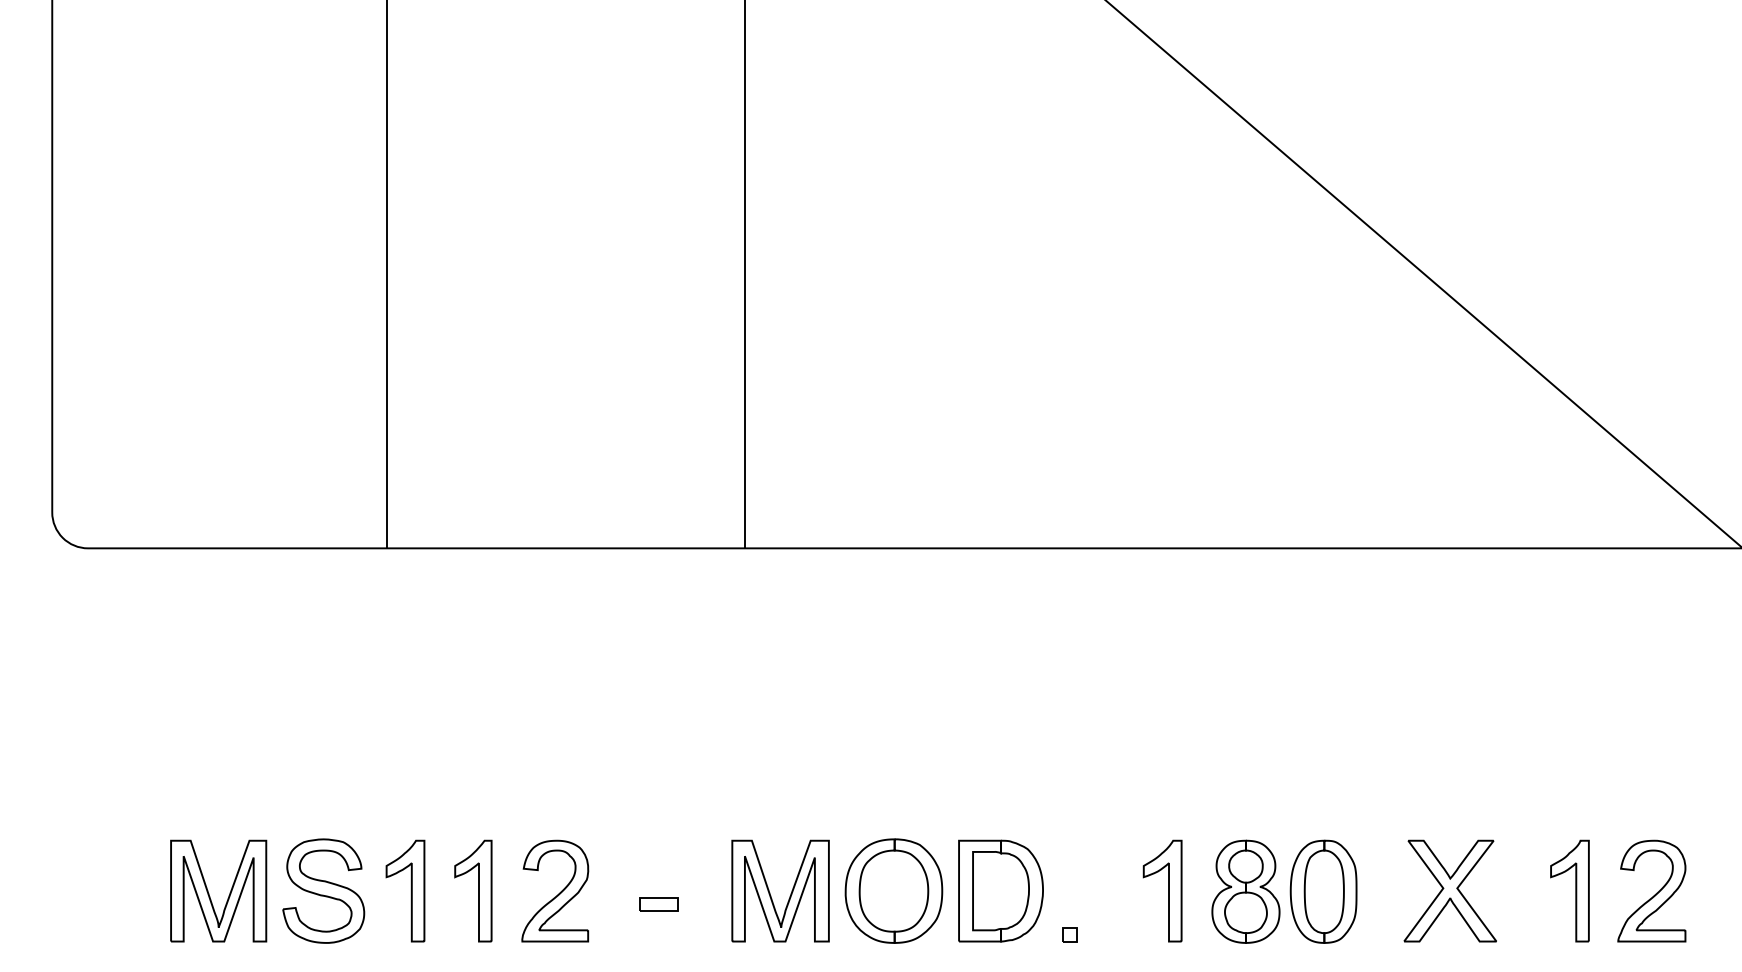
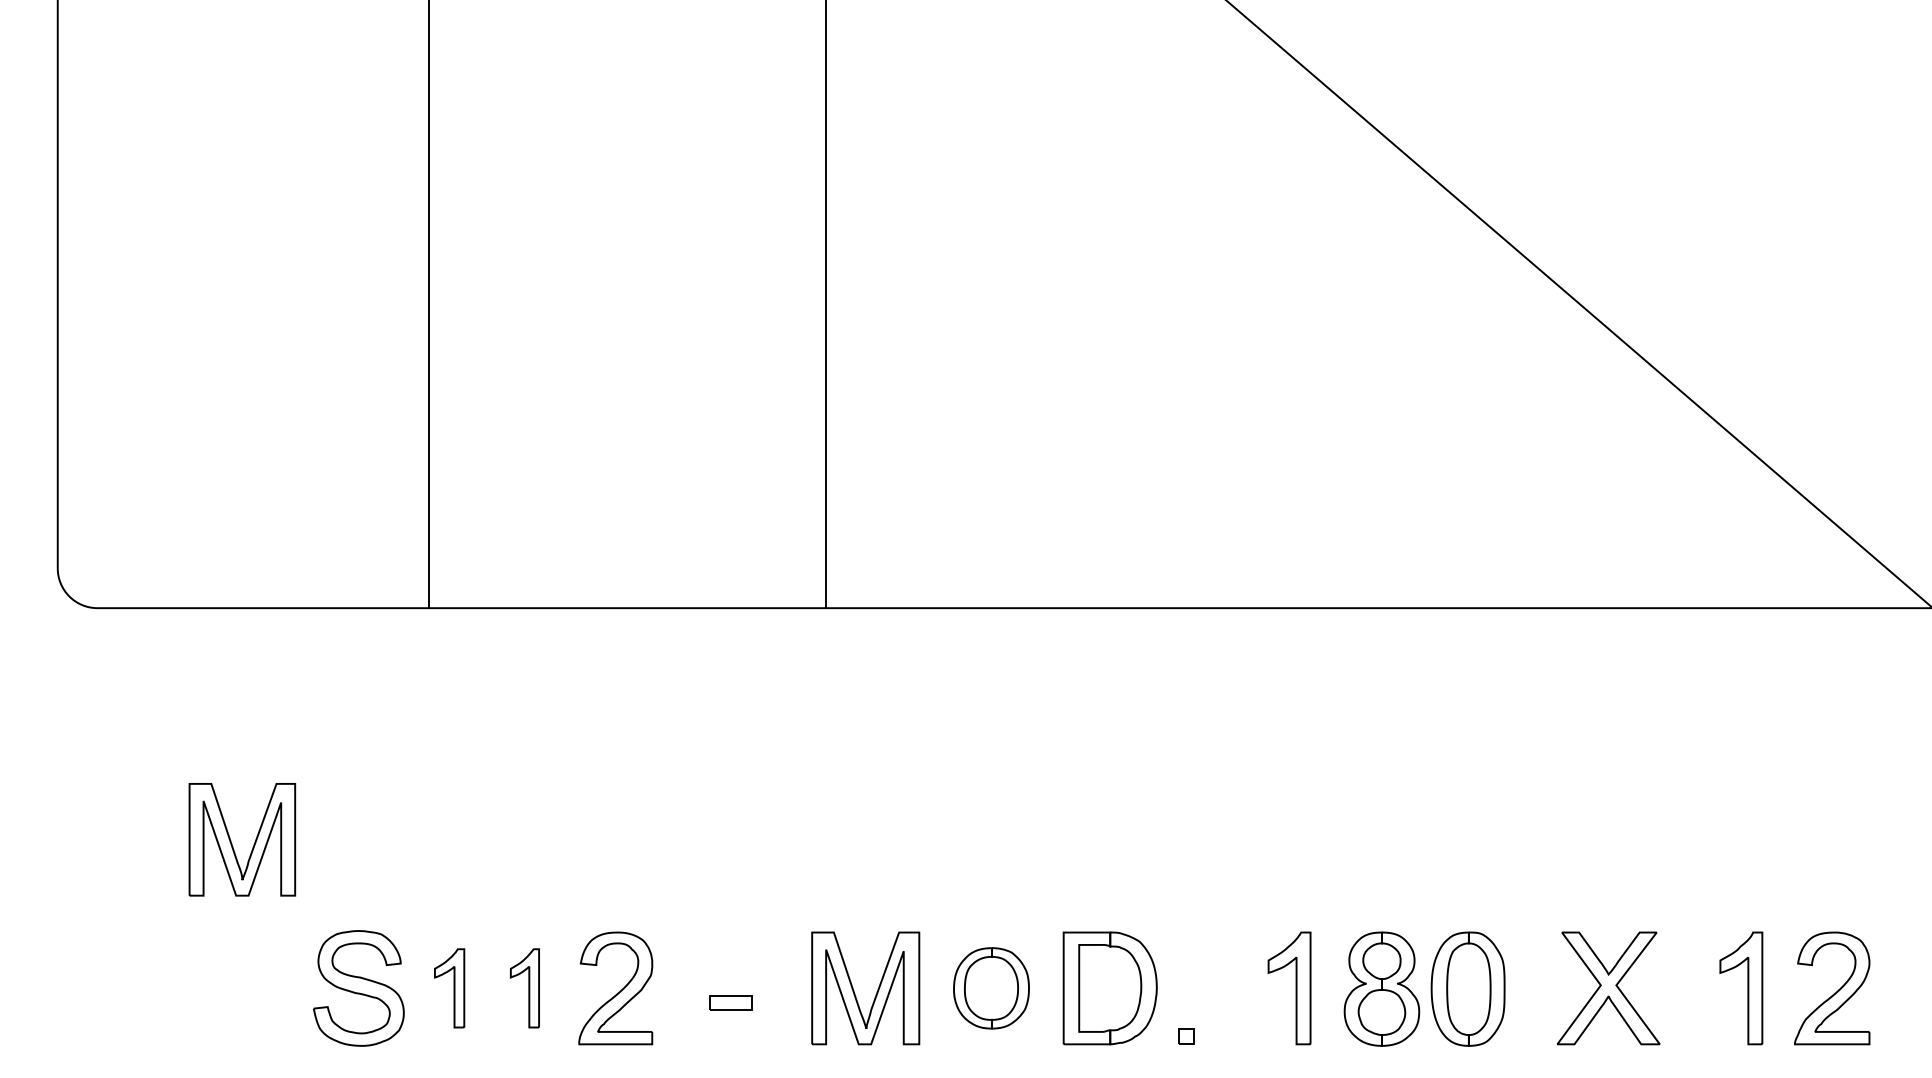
part: (405, 890) -> (449, 987), size x0.7
part: (473, 890) -> (525, 987), size x0.7
part: (893, 890) -> (990, 987), size x0.7
part: (209, 893) -> (232, 842), moved

